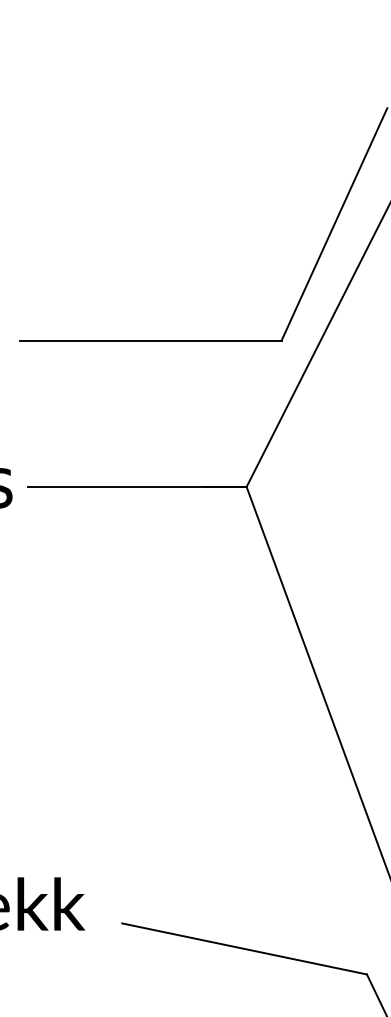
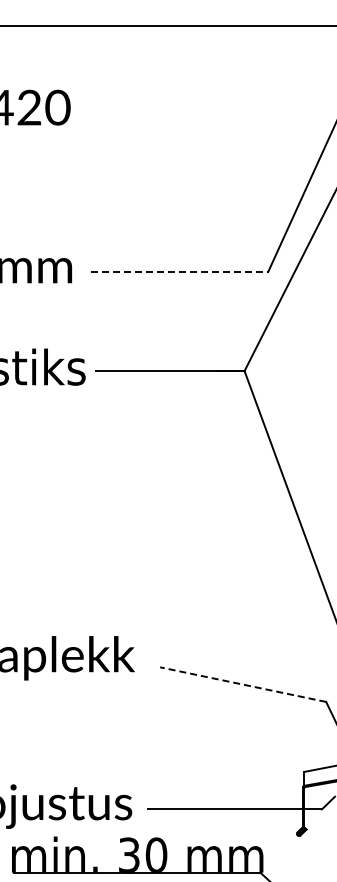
line: (150, 340) -> (179, 271), solid -> dashed
line: (245, 948) -> (243, 684), solid -> dashed

